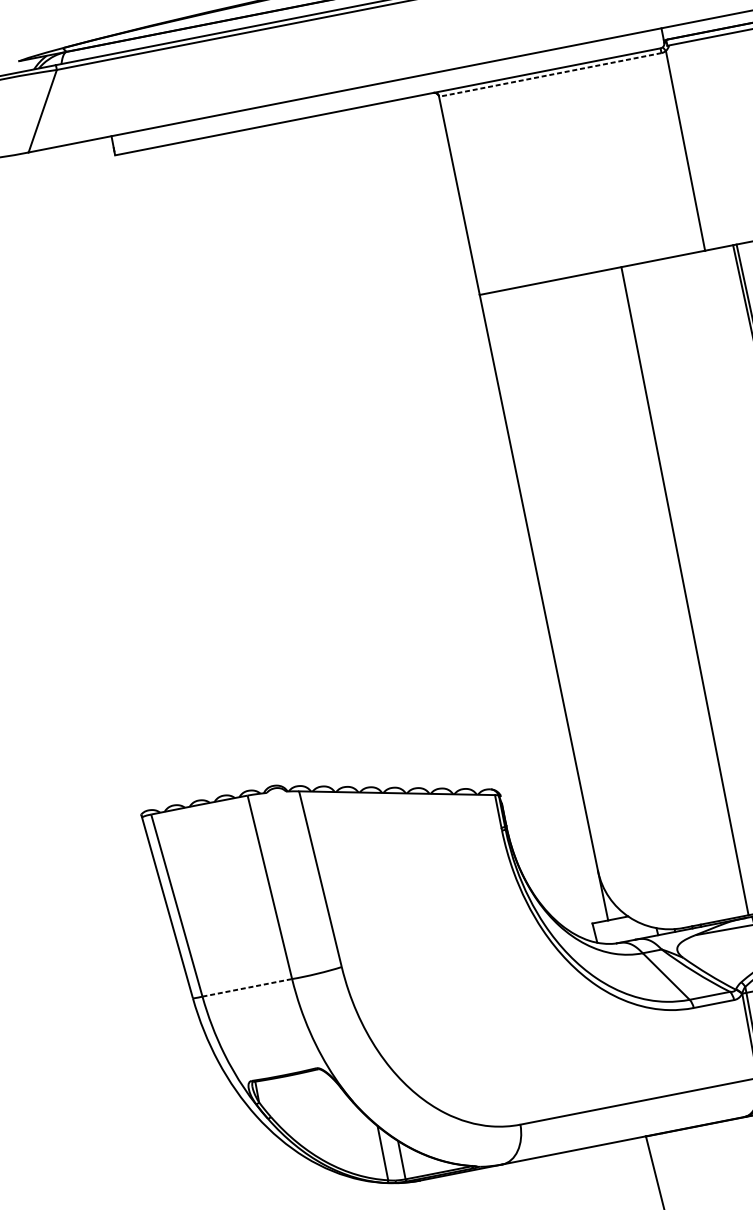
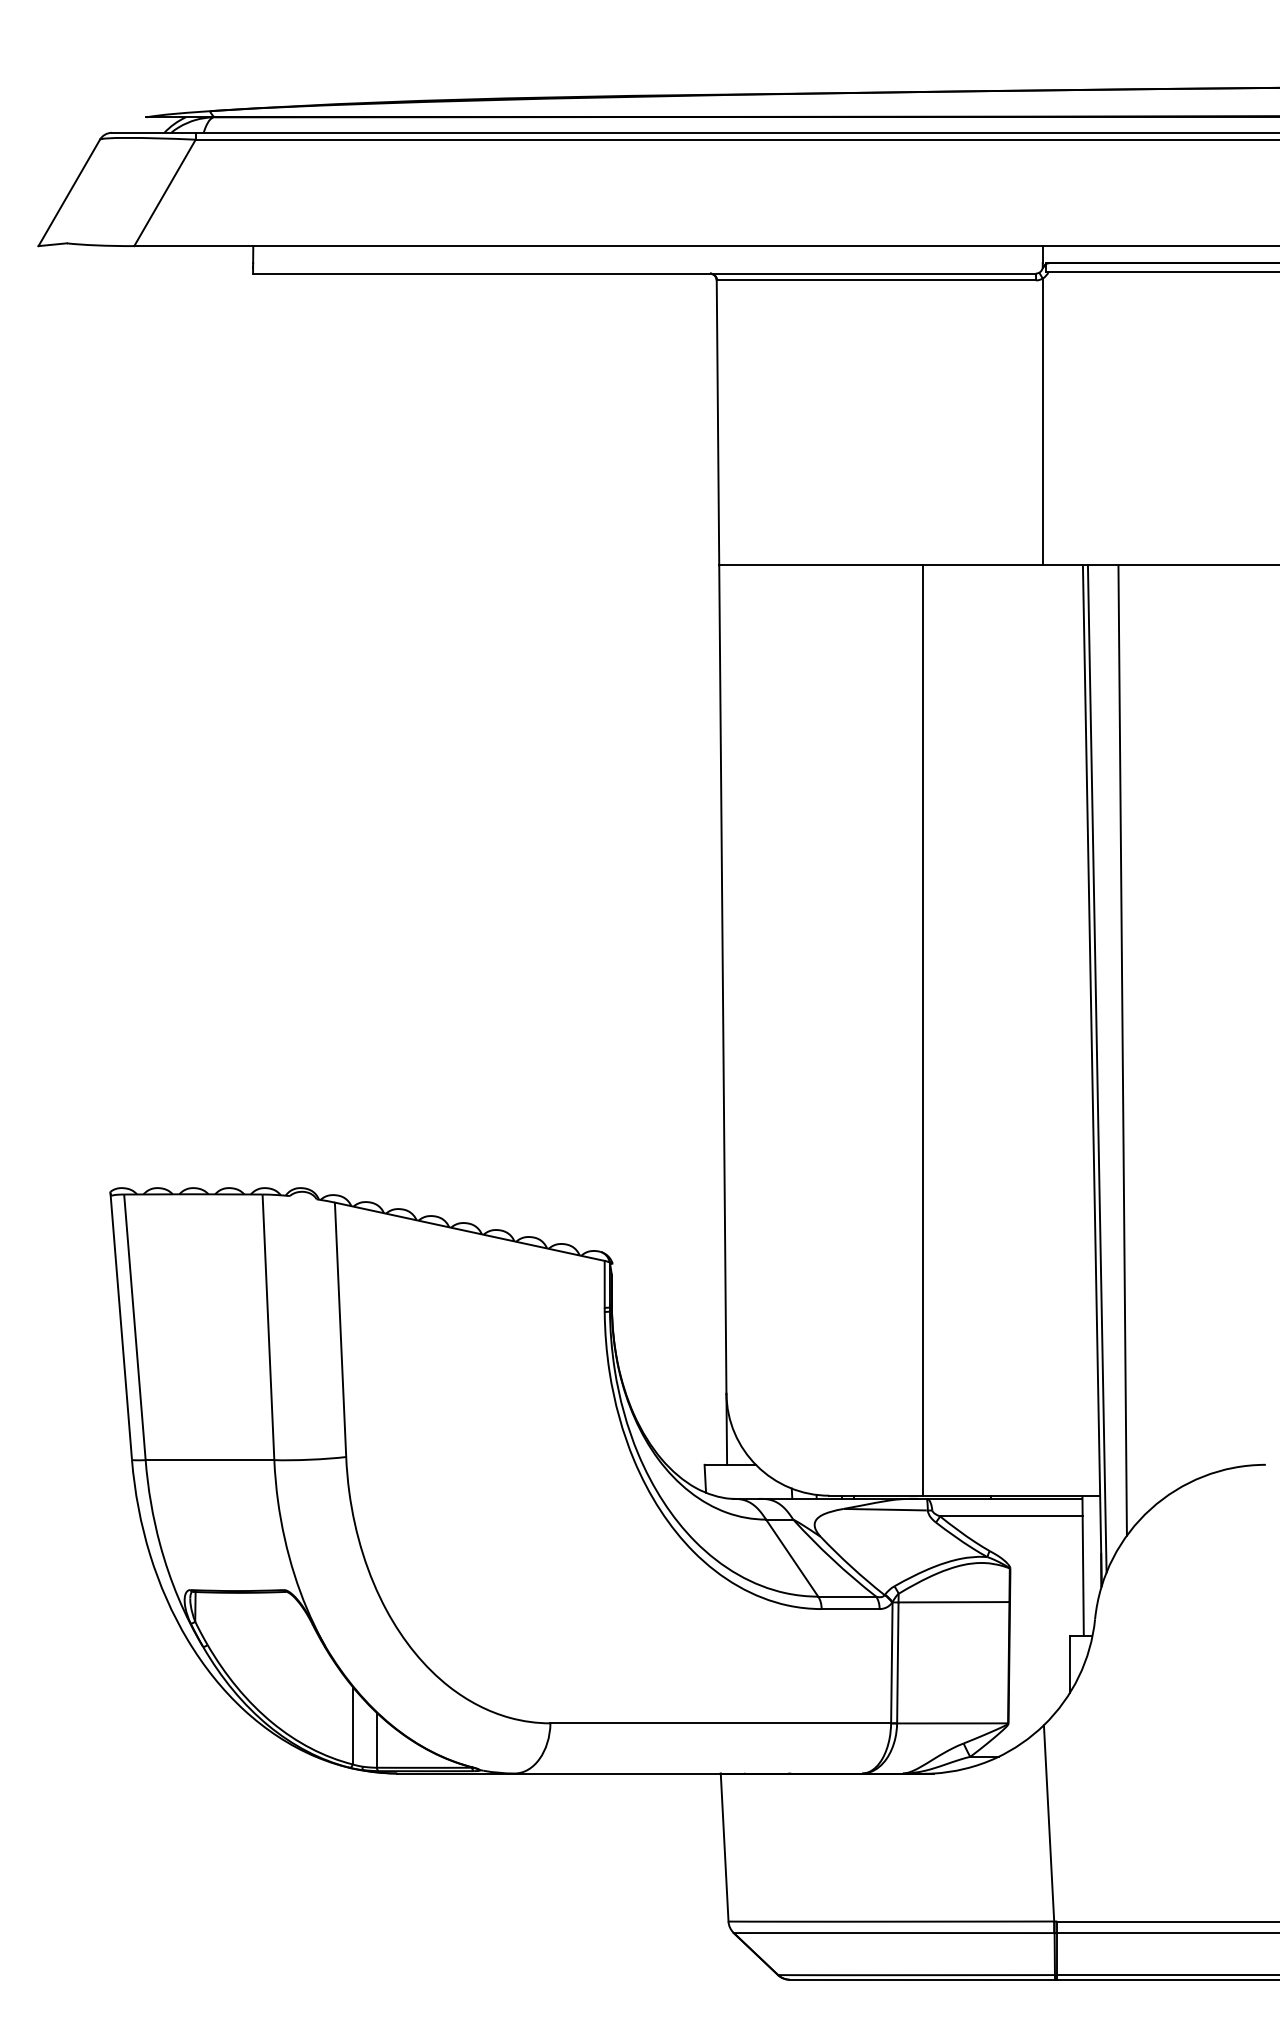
line: (550, 74) -> (876, 280), dashed -> solid
line: (247, 988) -> (210, 1460), dashed -> solid

